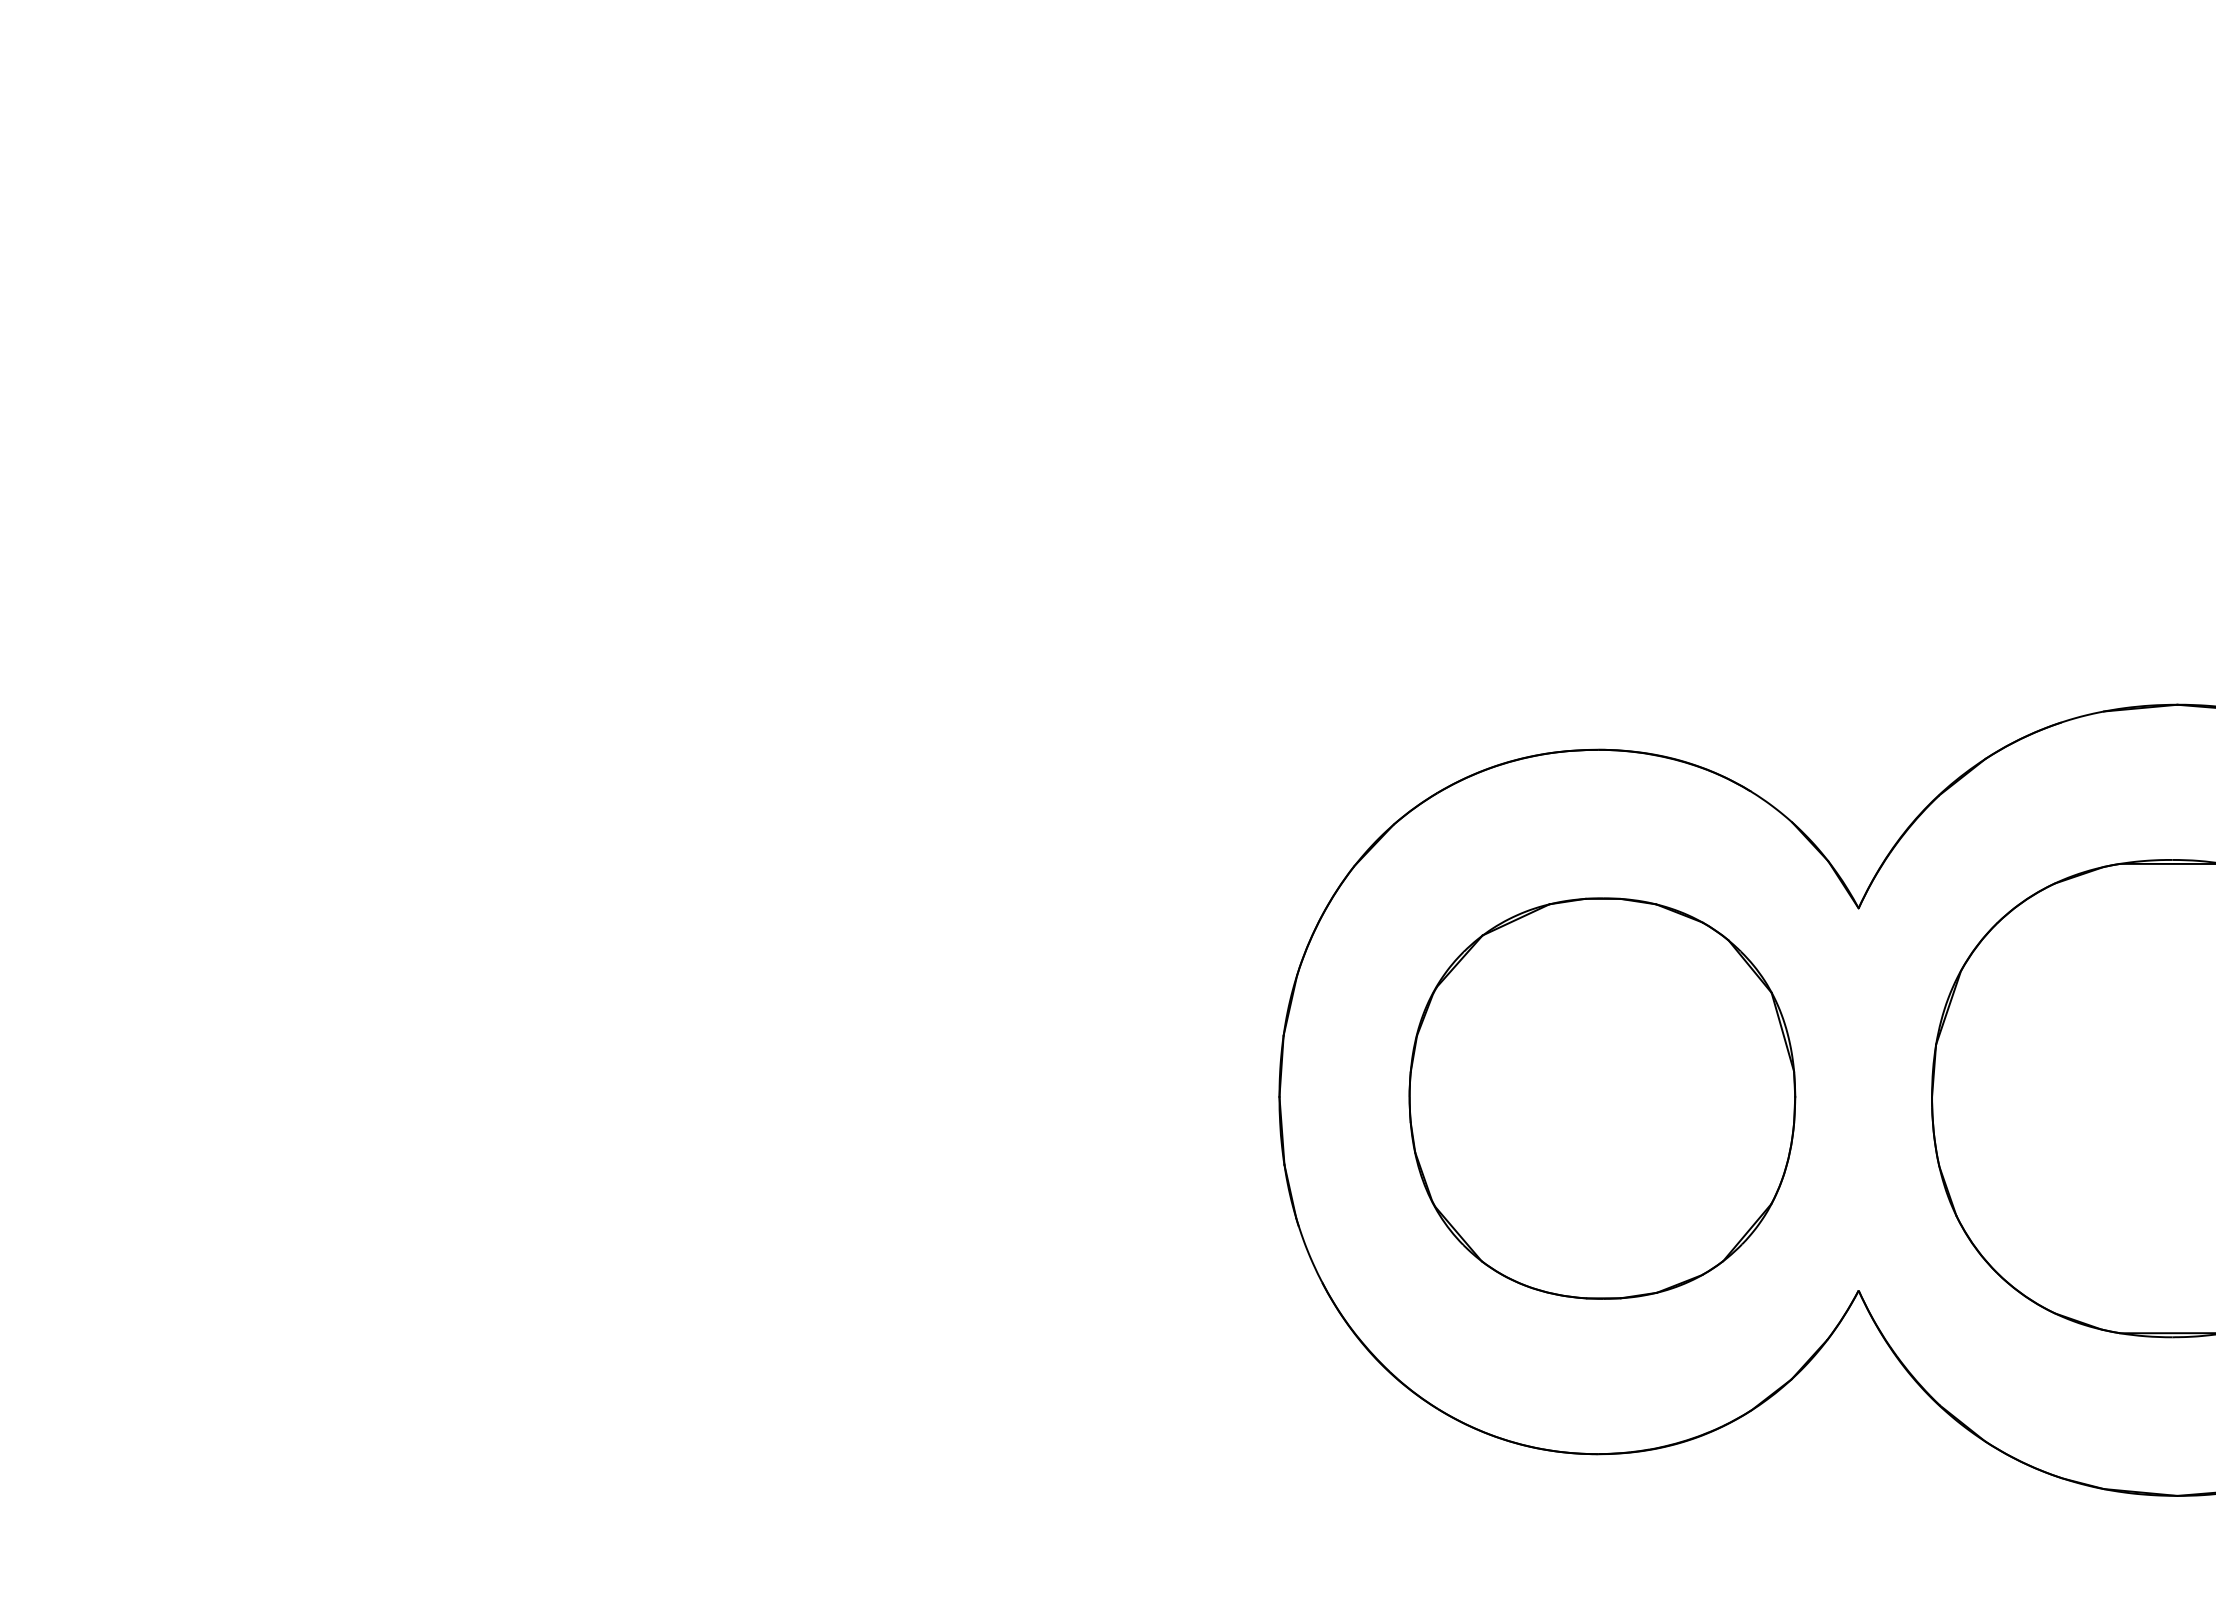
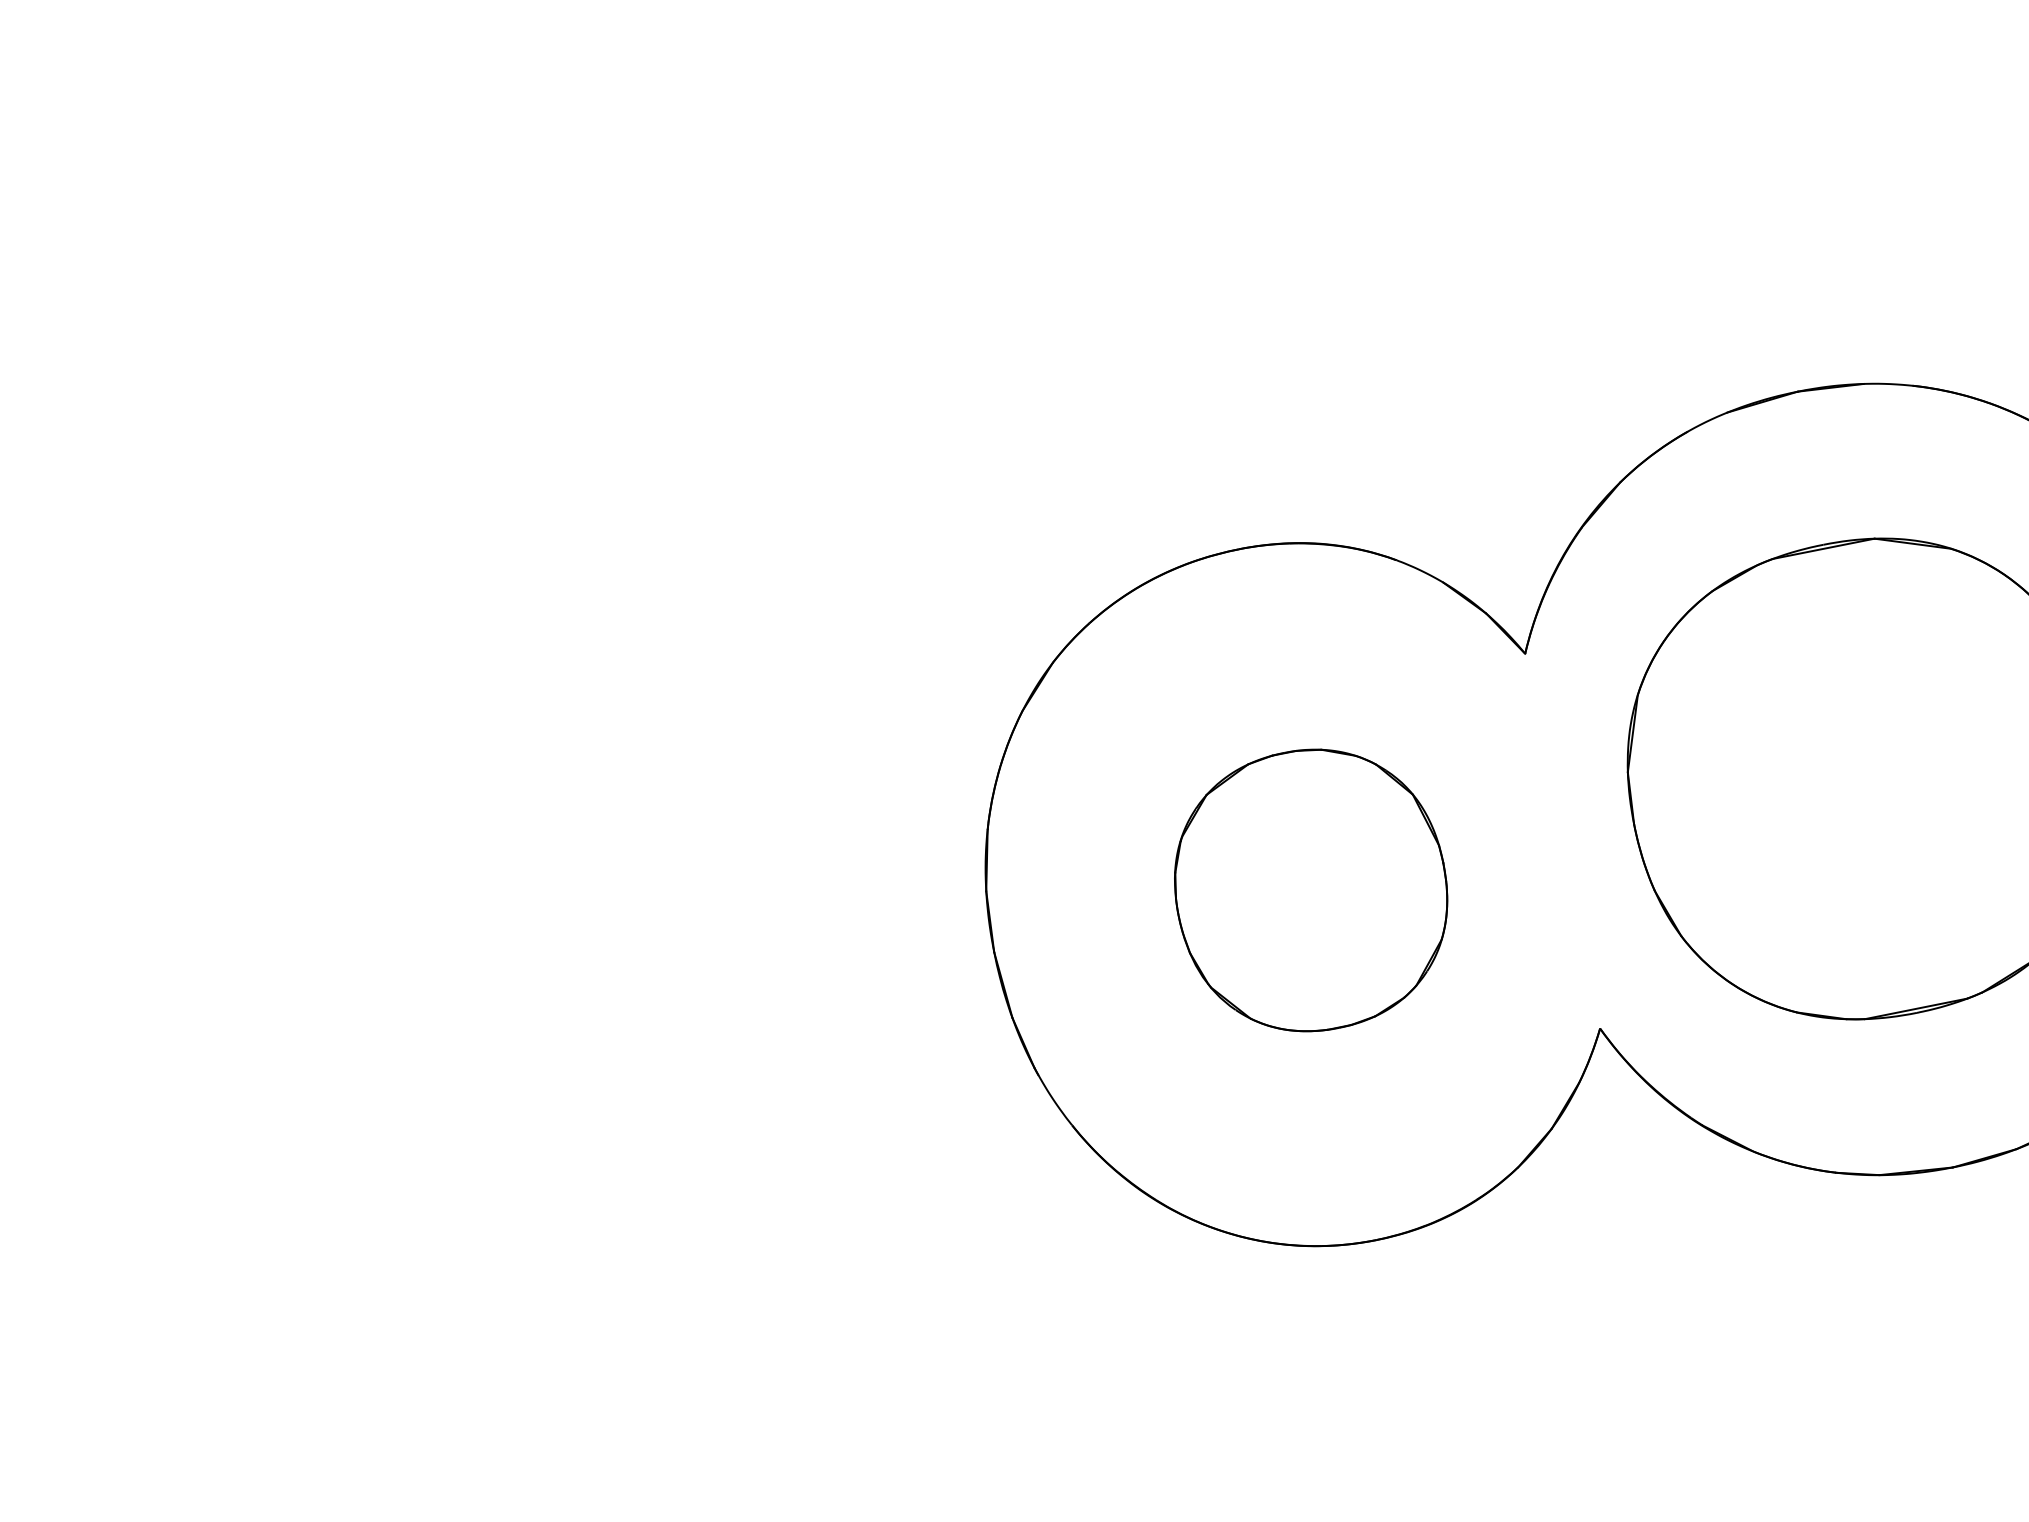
part: (1602, 1098) -> (1311, 890), size x0.7

